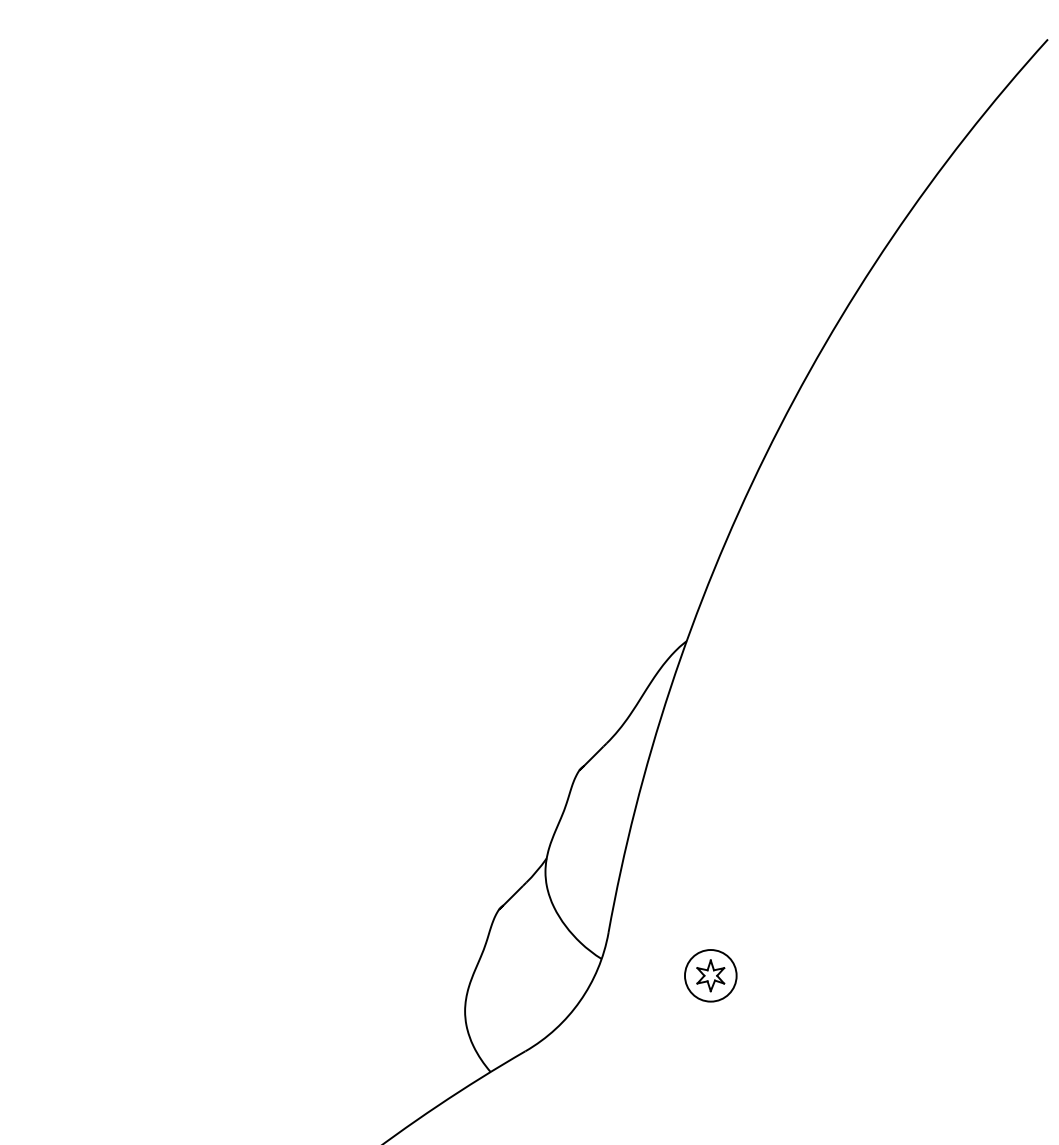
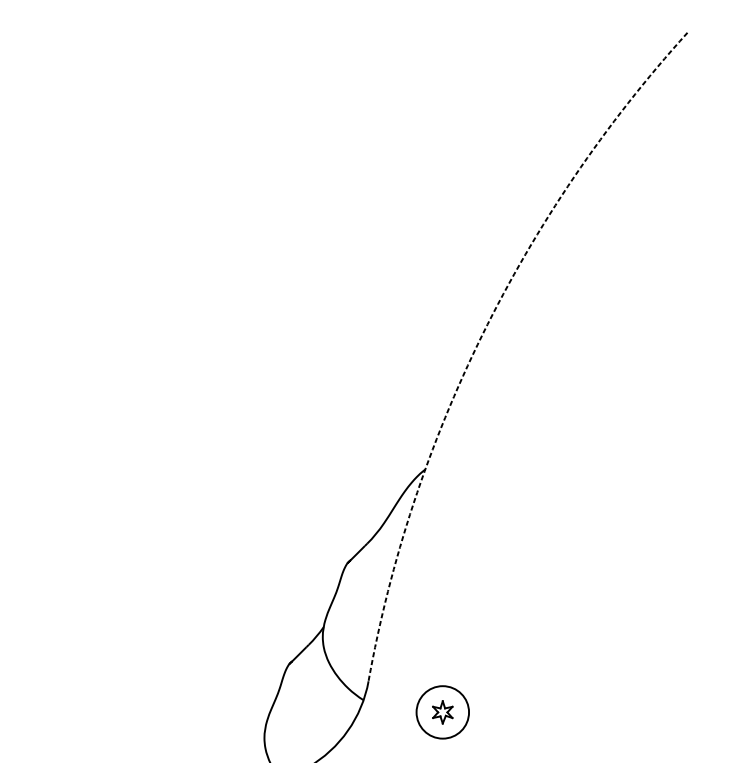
arc: (765, 455) -> (482, 334), solid -> dashed
circle: (710, 975) -> (442, 712), size x1.4

